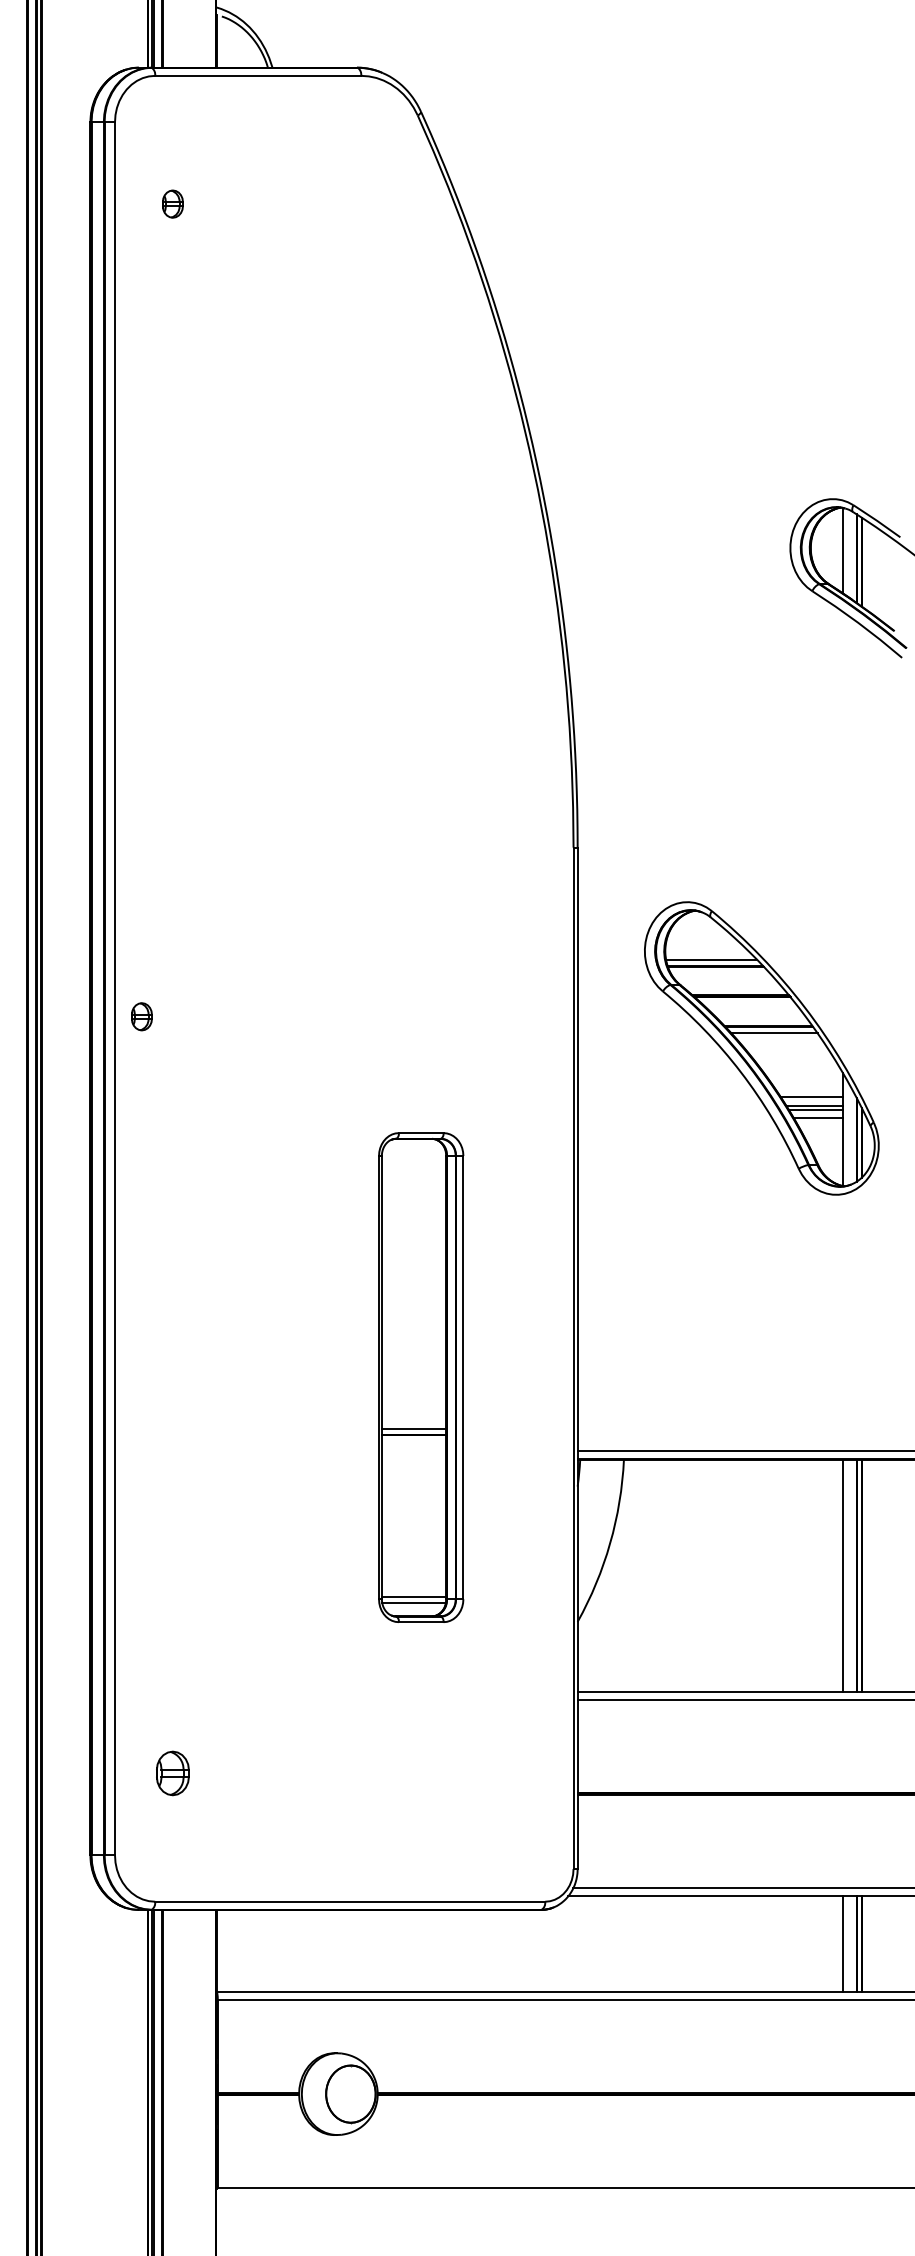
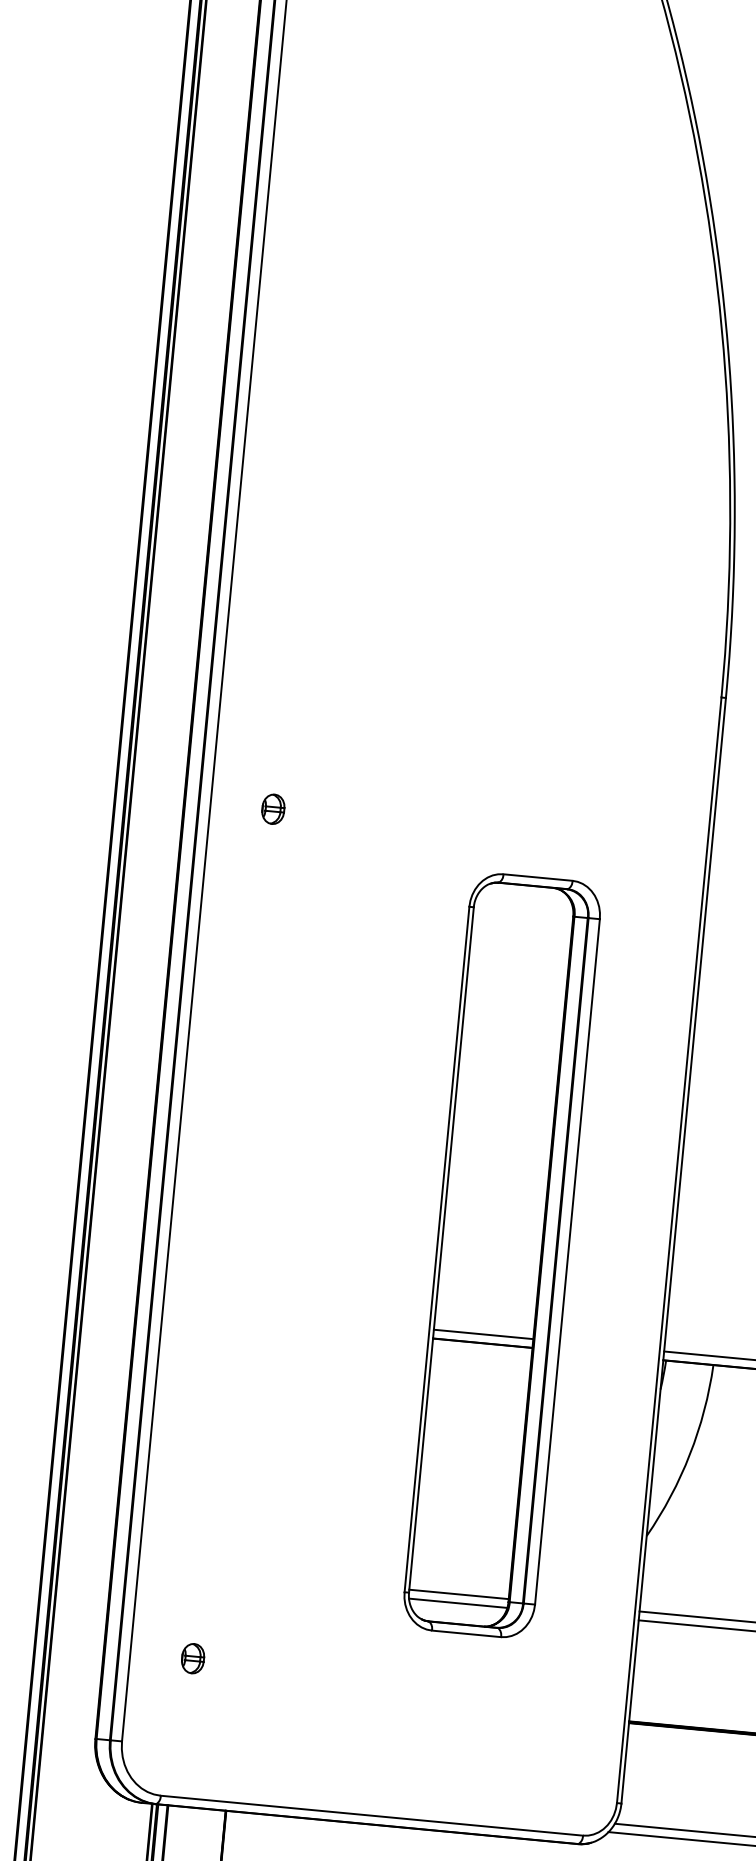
part: (141, 1016) -> (272, 808), moved
part: (421, 1377) -> (502, 1255), size x1.43
part: (172, 1773) -> (192, 1658), size x0.62

